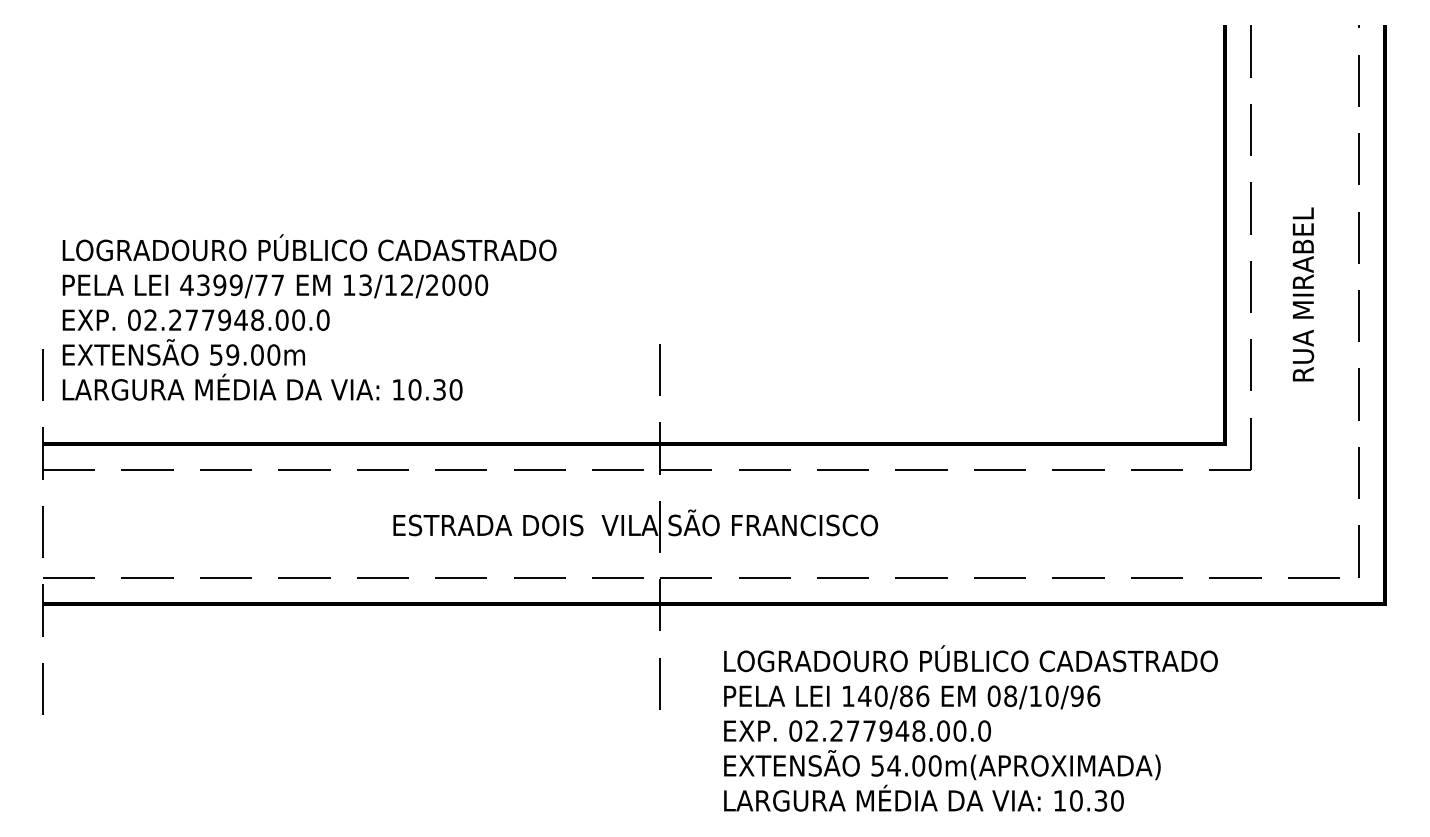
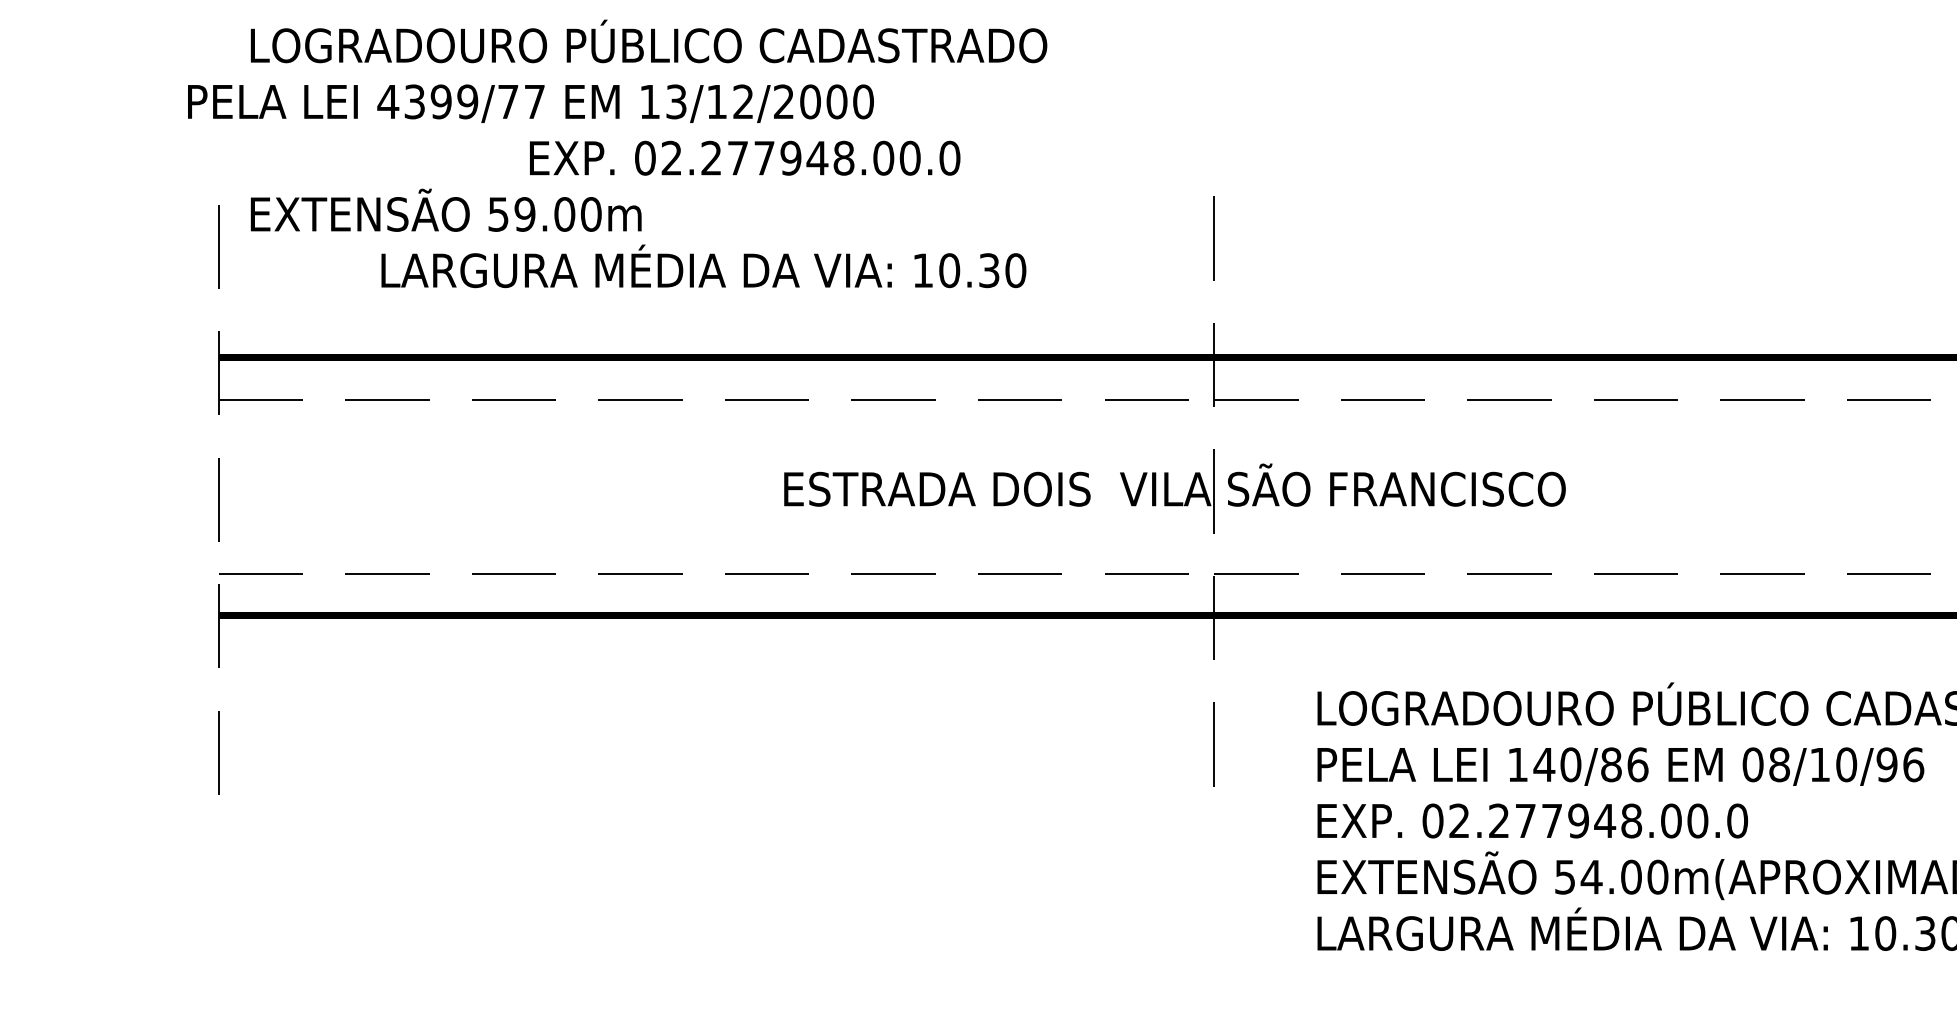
text: (275, 286) -> (531, 103), moved
text: (195, 319) -> (743, 157), moved
text: (262, 386) -> (703, 265), moved

